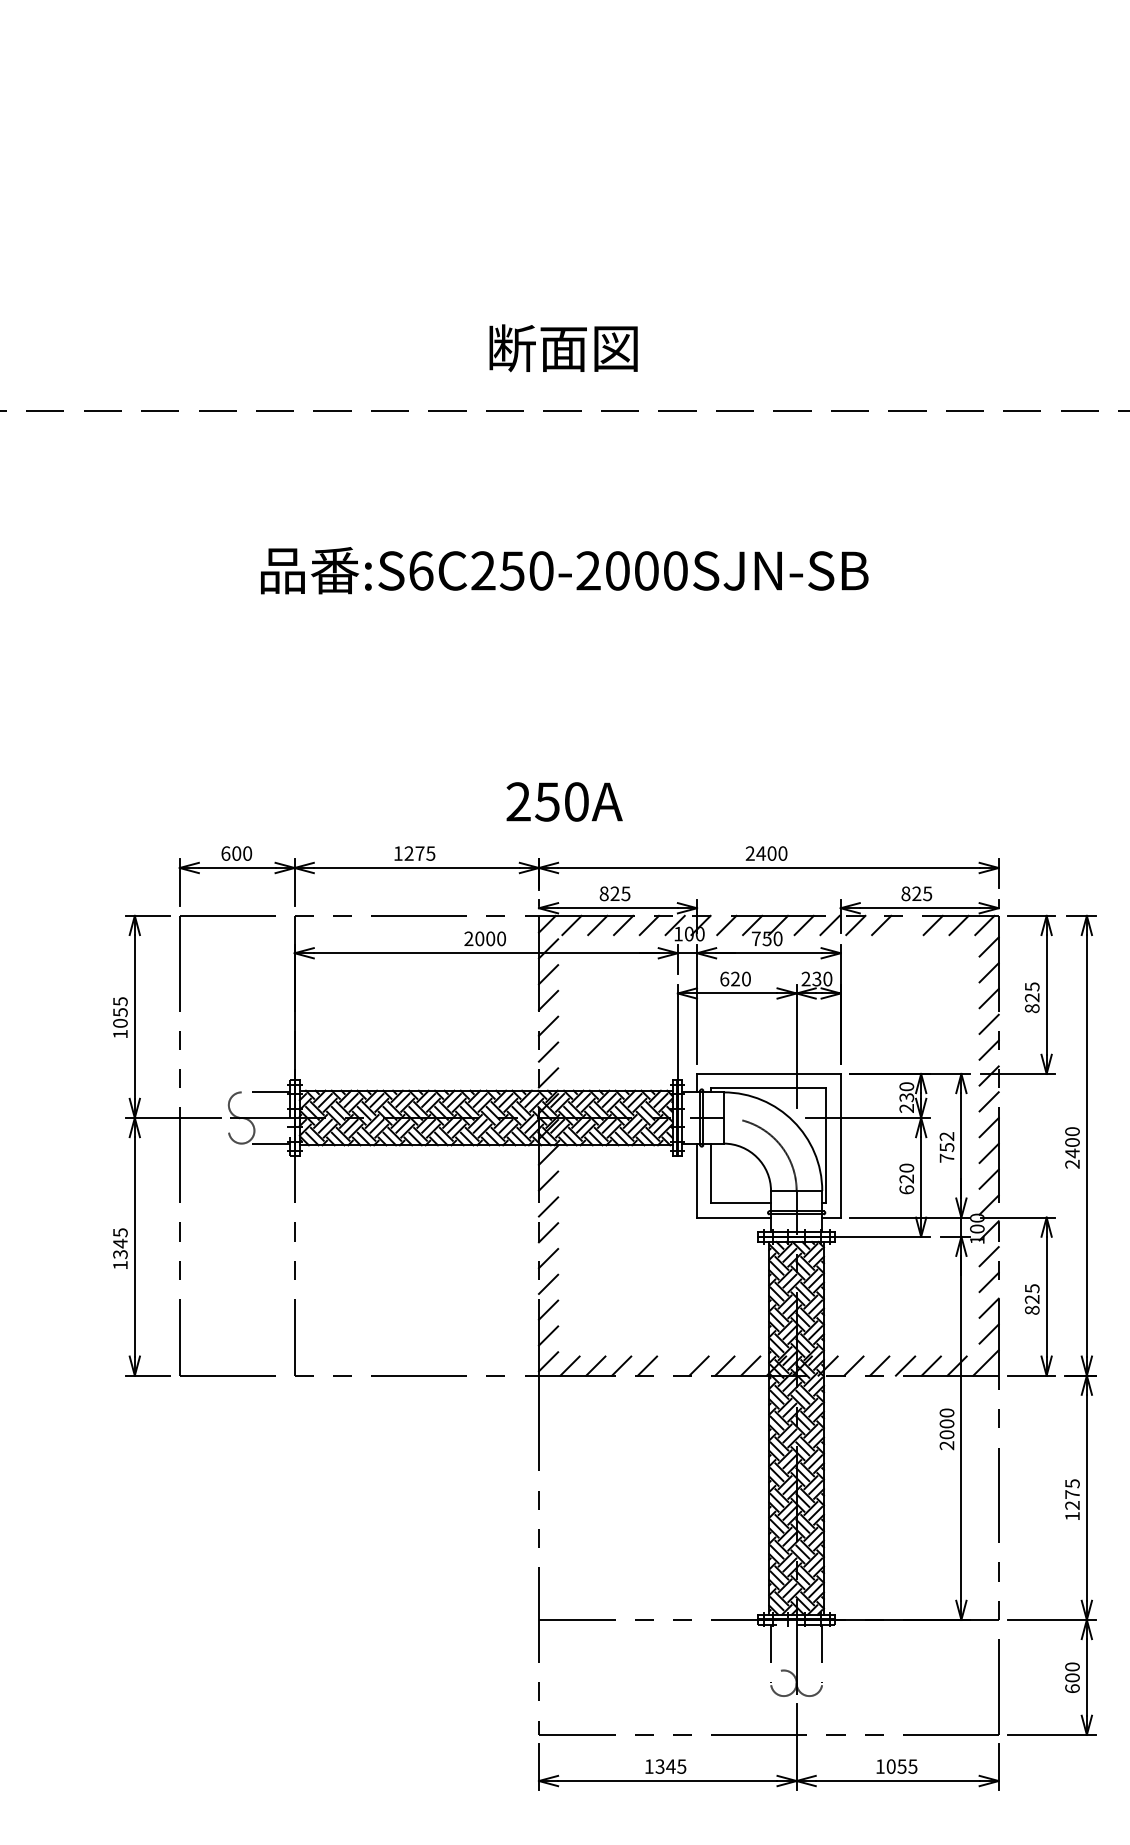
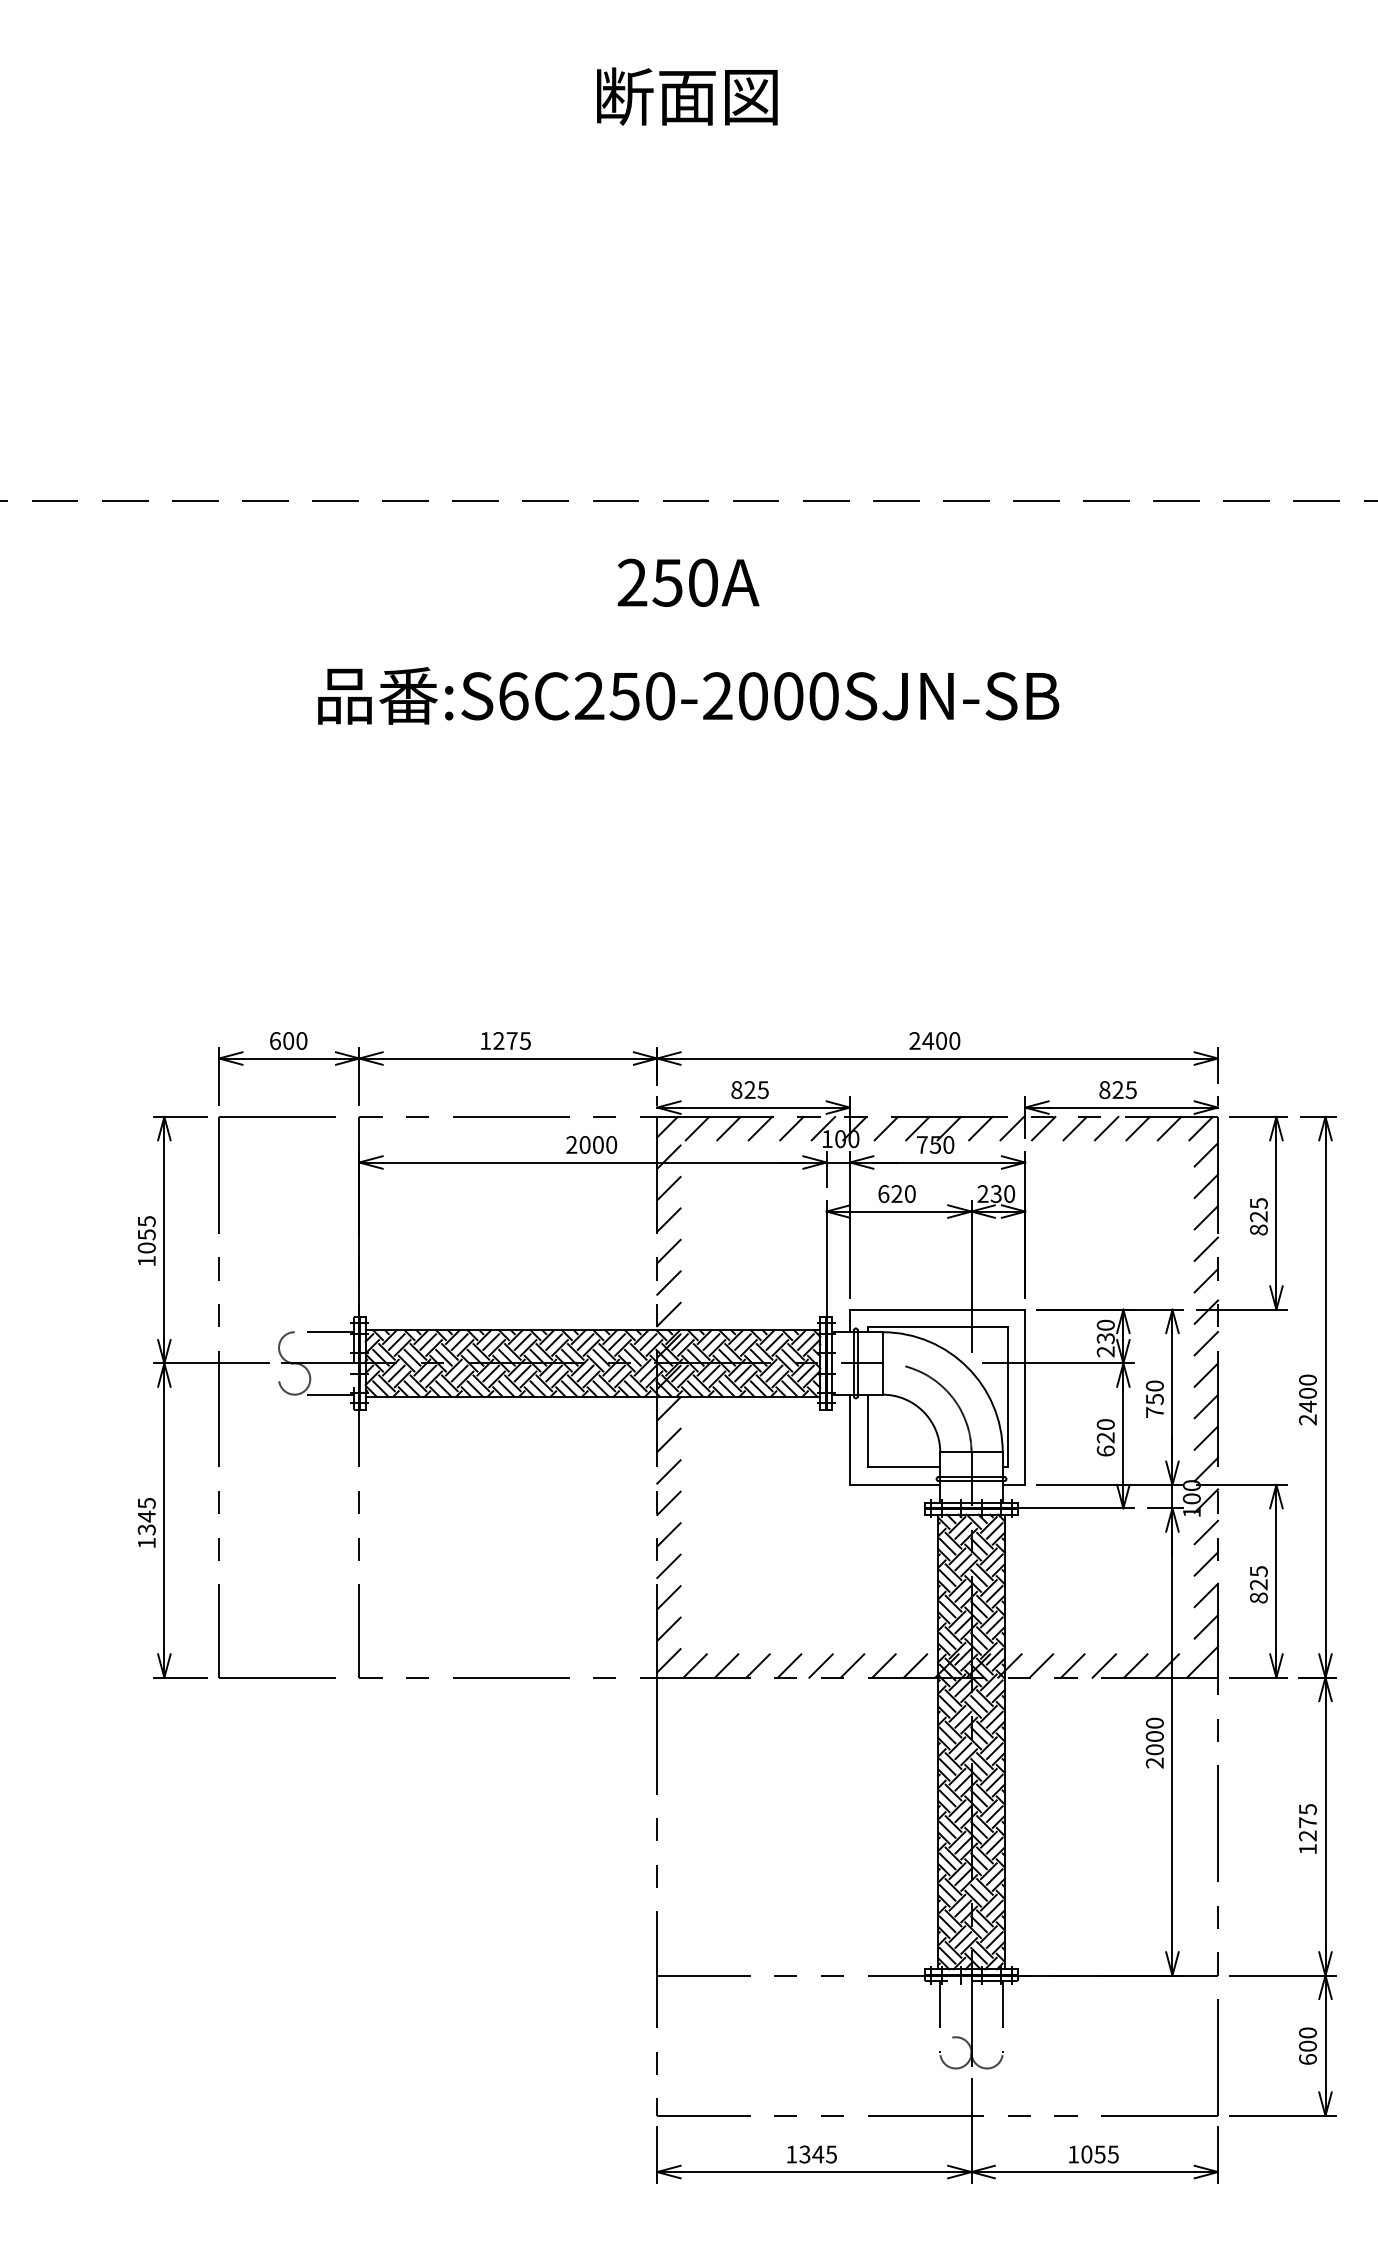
text: (563, 348) -> (687, 96), moved
text: (564, 801) -> (688, 582), moved
line: (907, 925) -> (1106, 1128), added
text: (946, 1136) -> (1154, 1385), 752 -> 750
line: (672, 1365) -> (820, 1665), added

